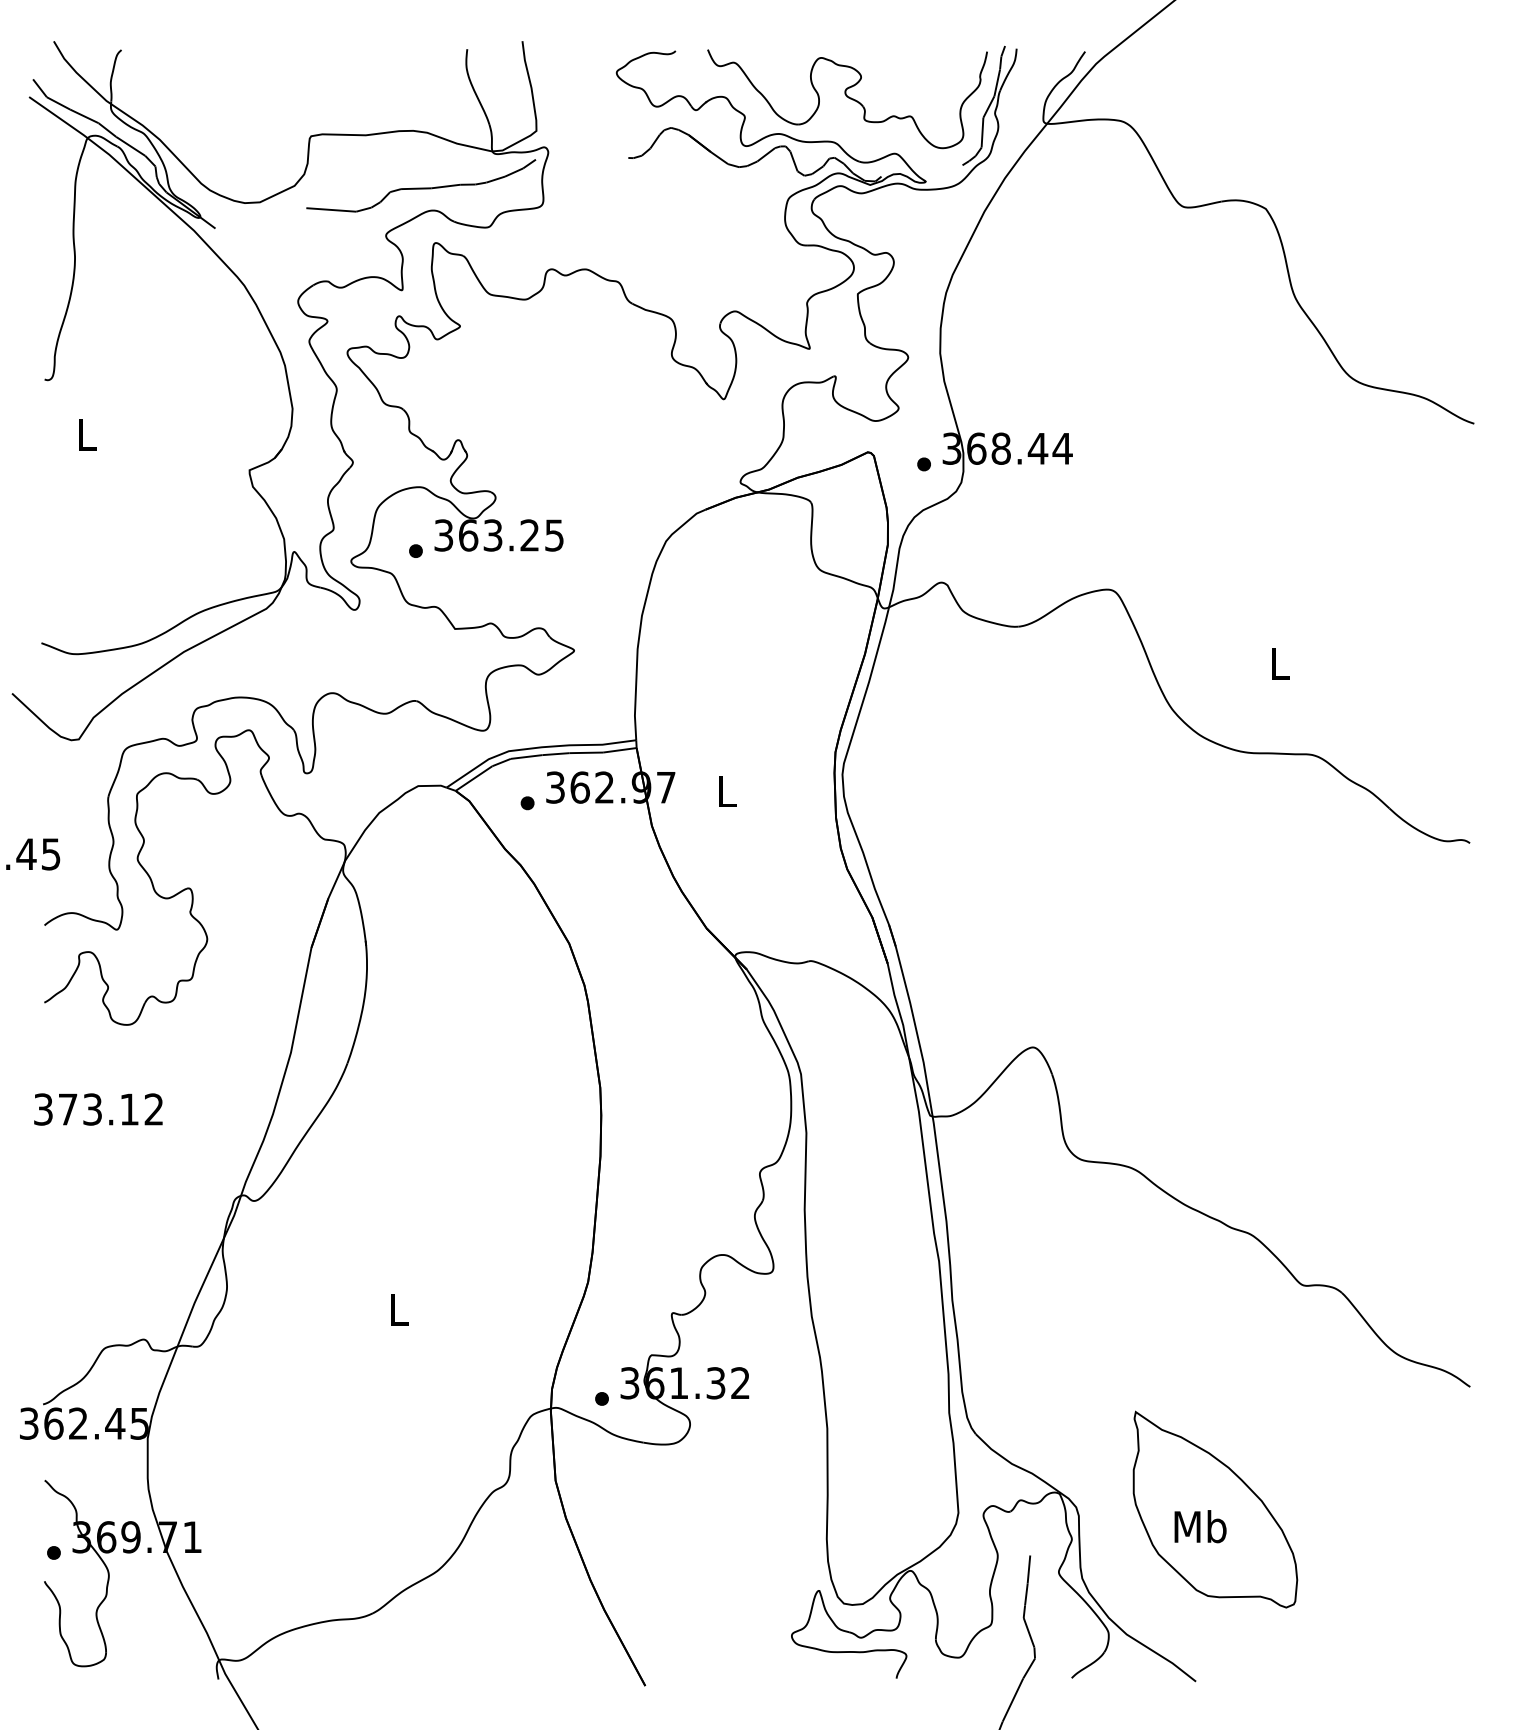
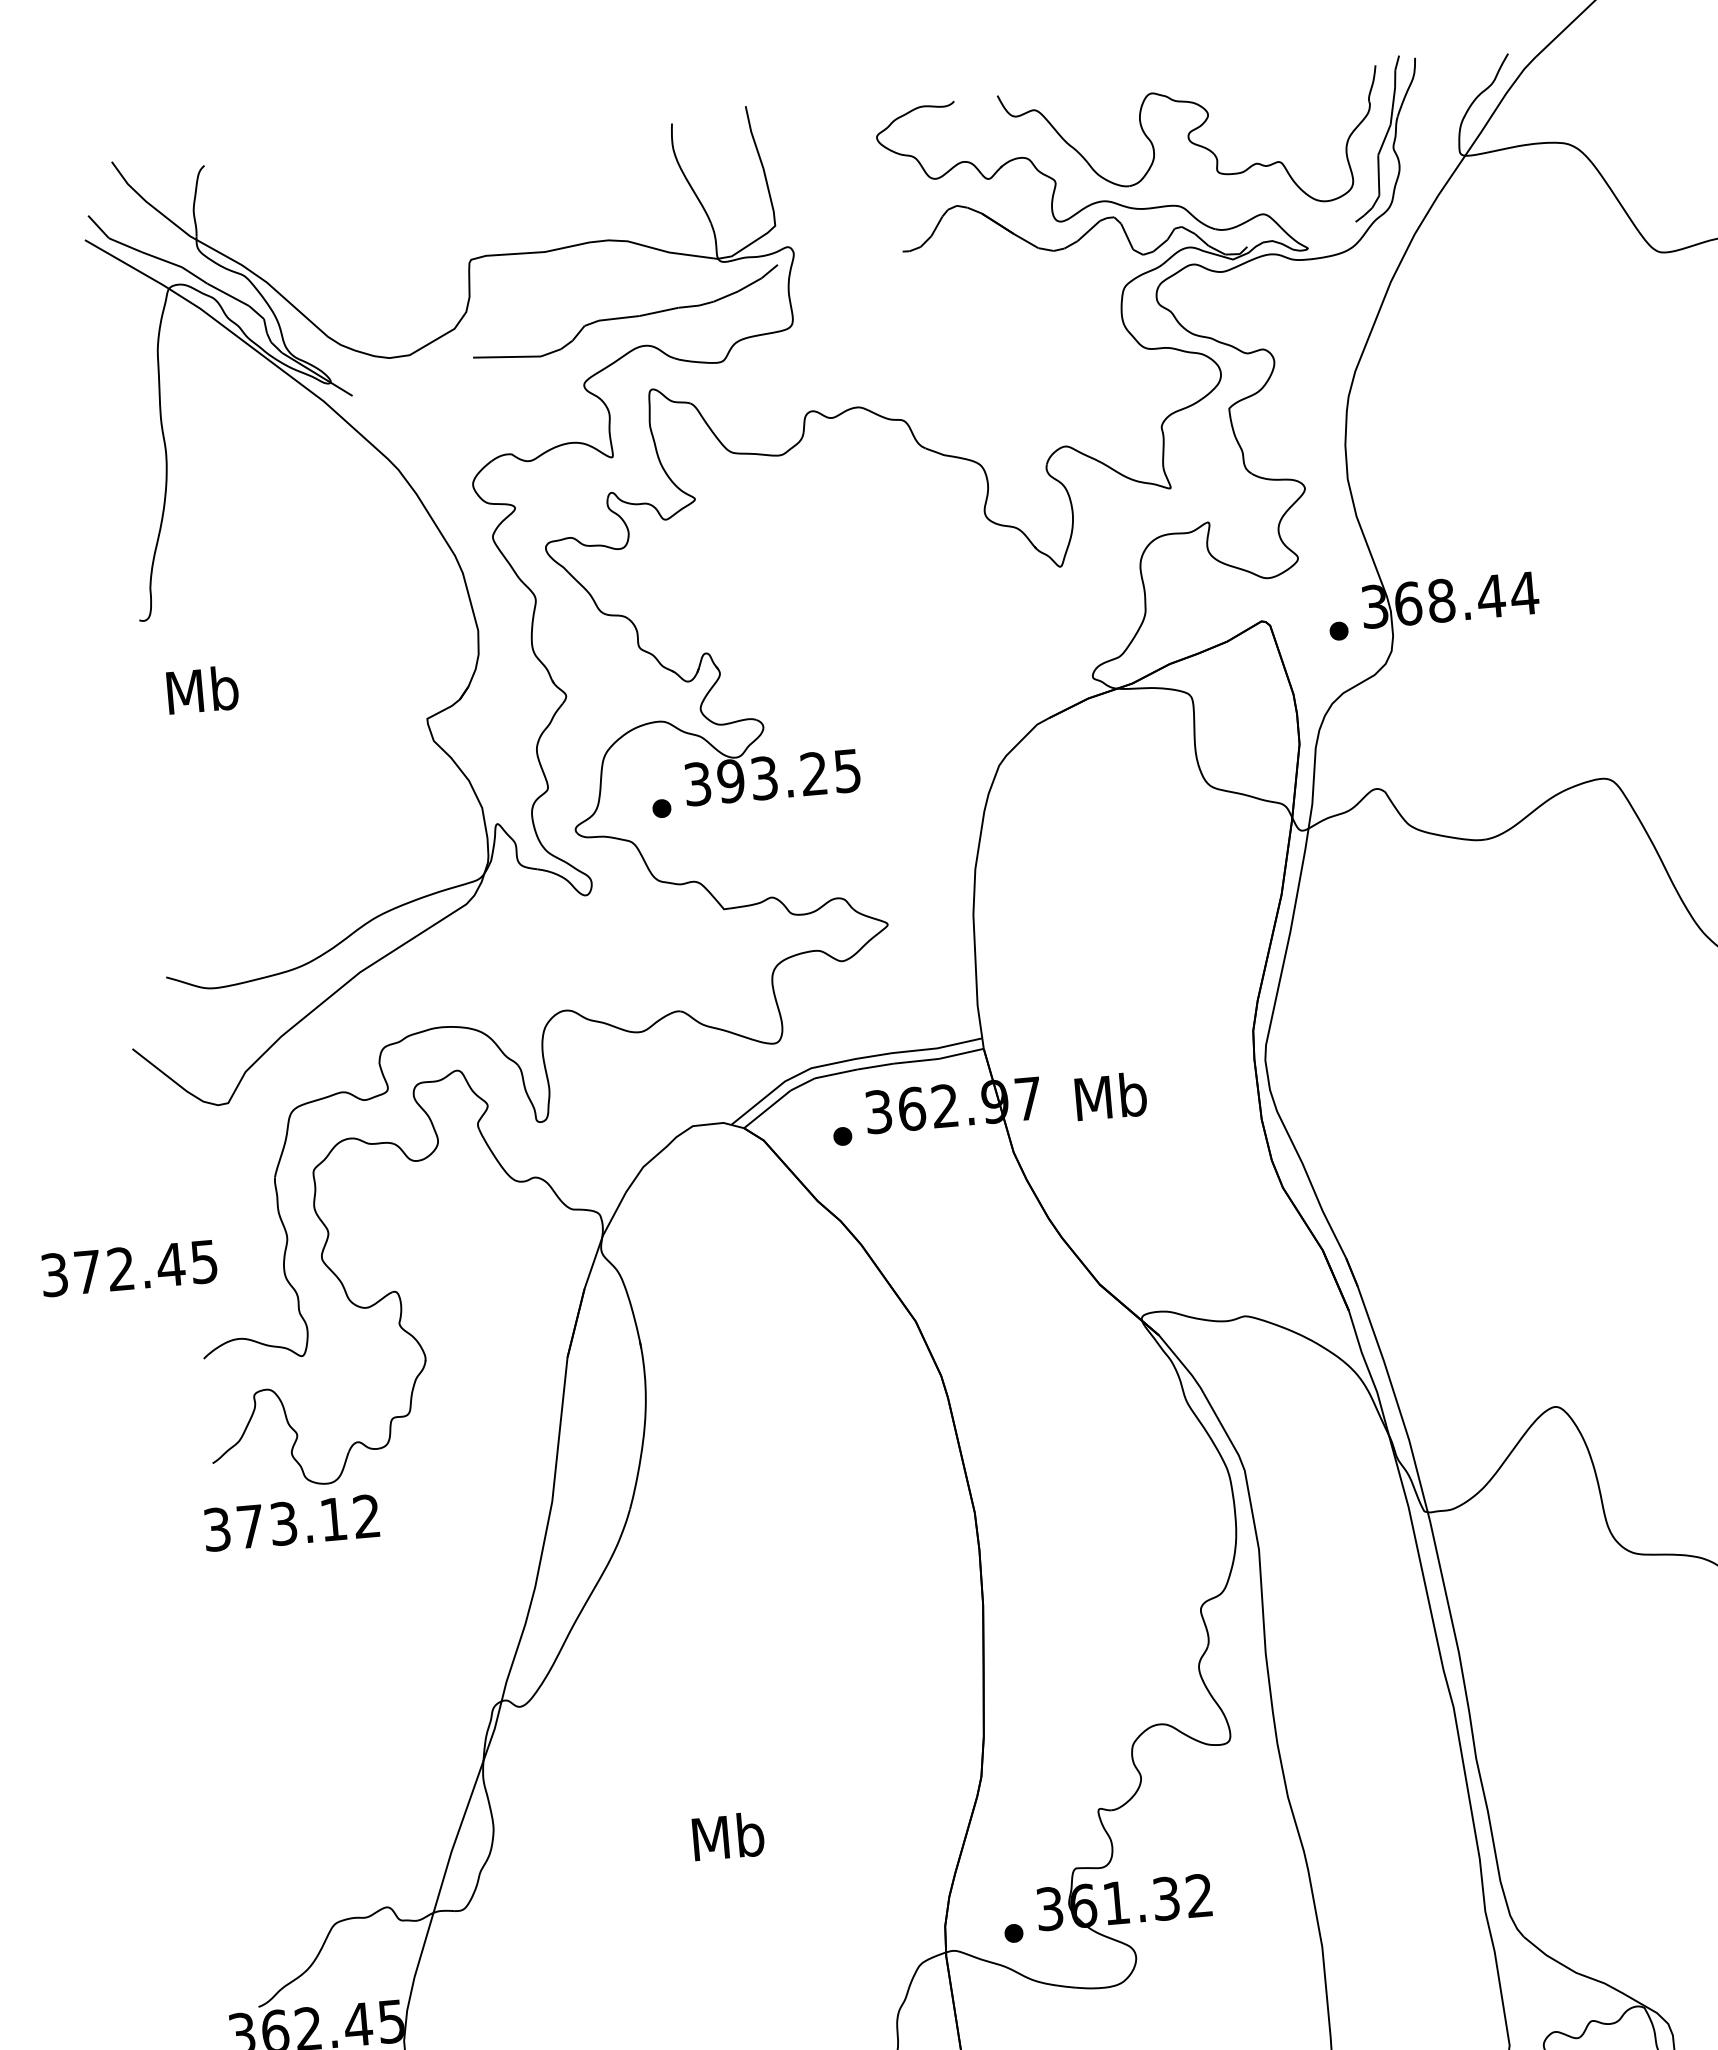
text: (86, 434) -> (202, 689), L -> Mb
text: (468, 535) -> (731, 781), 363.25 -> 393.25
text: (726, 790) -> (1110, 1095), L -> Mb
text: (98, 1109) -> (291, 1523), moved
text: (398, 1309) -> (728, 1836), L -> Mb

